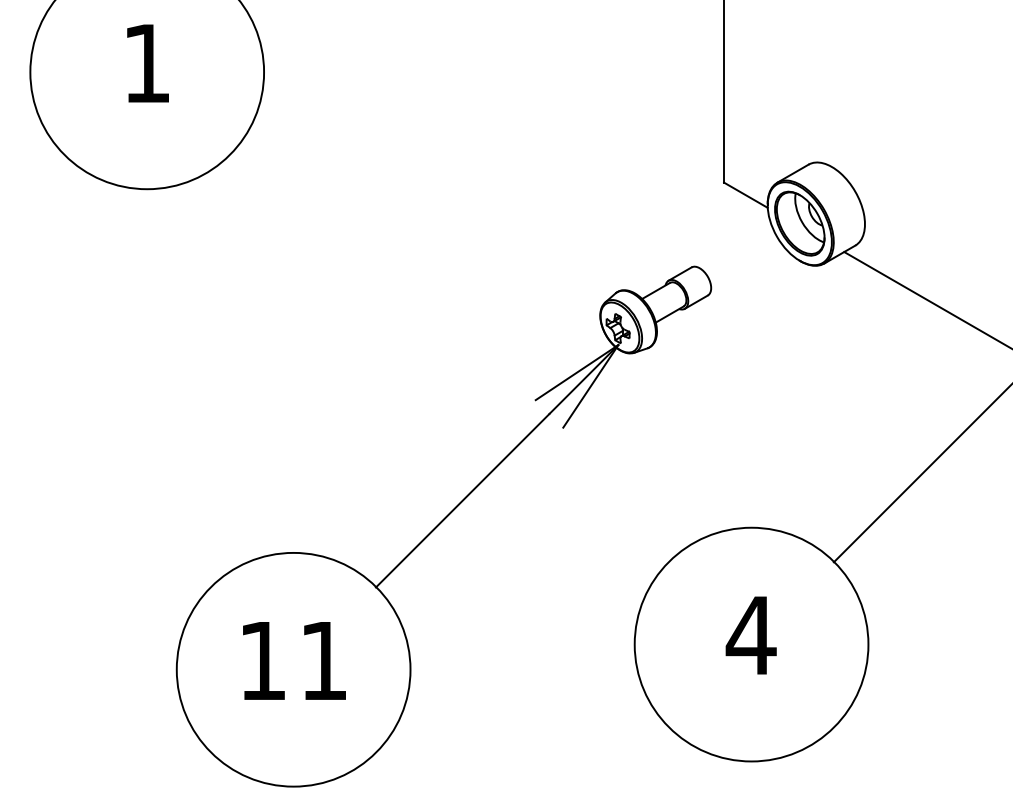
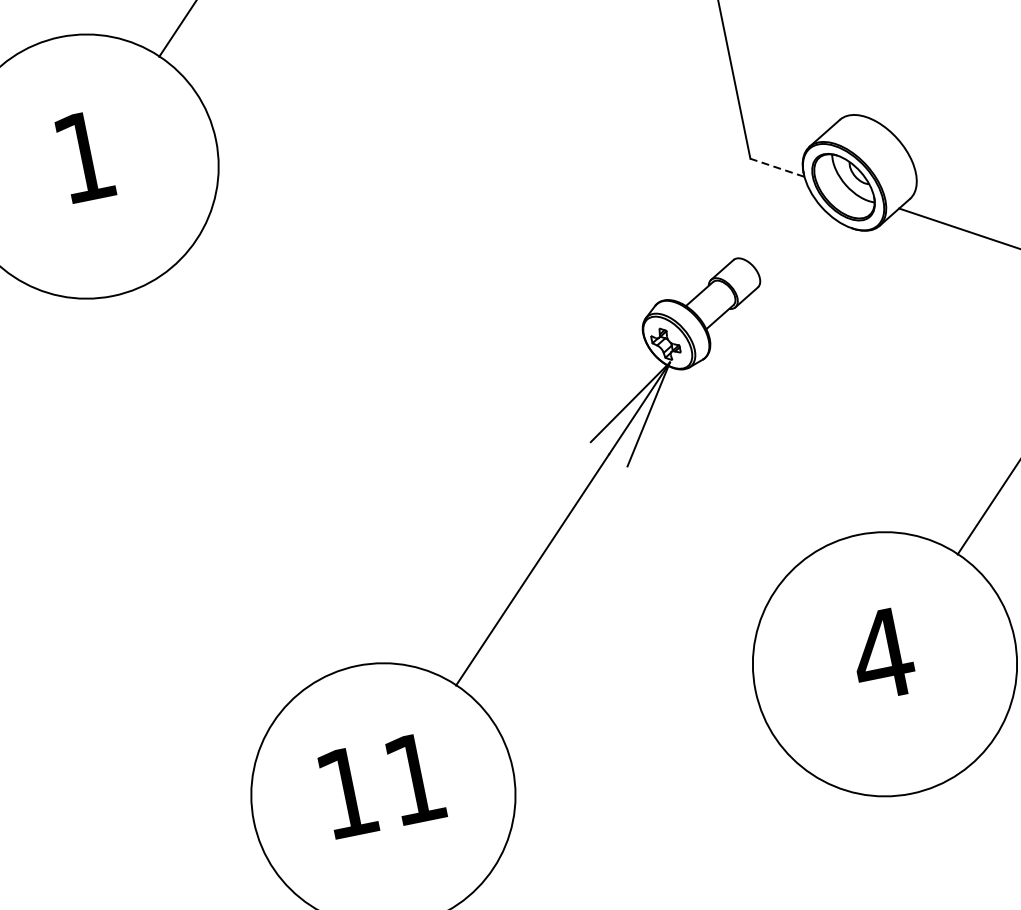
line: (745, 195) -> (777, 168), solid -> dashed

